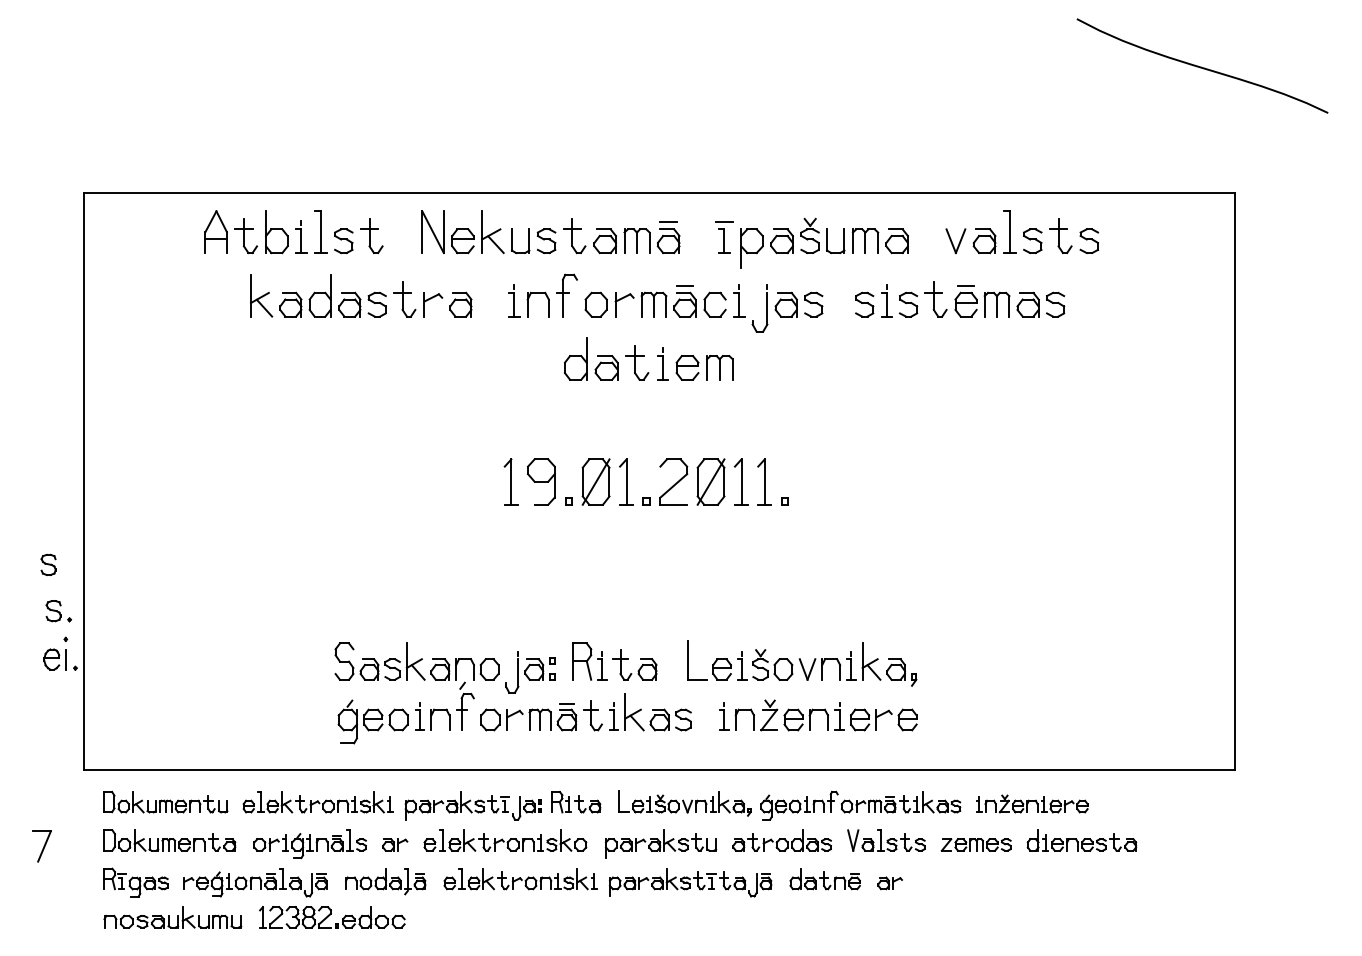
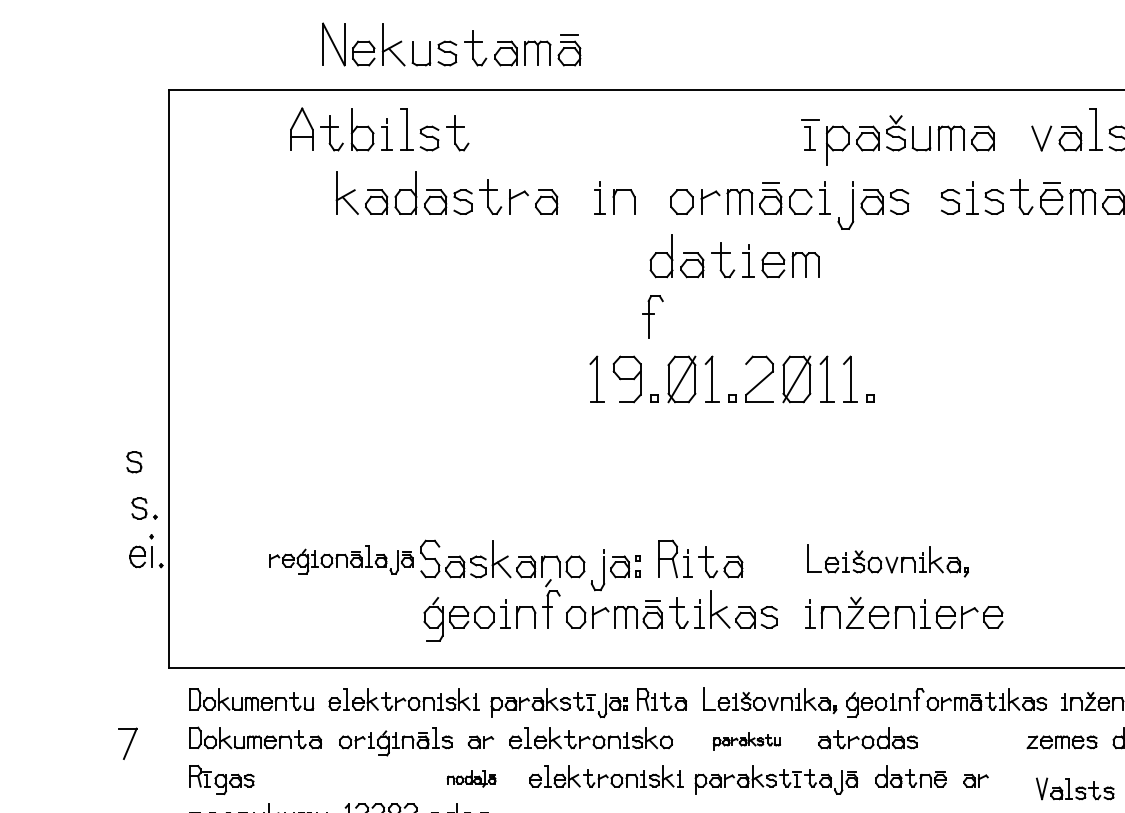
part: (550, 232) -> (451, 44), moved
part: (566, 295) -> (652, 316), moved
part: (802, 663) -> (888, 560), size x0.7
part: (886, 840) -> (1075, 788), moved
part: (661, 843) -> (747, 740), size x0.6
part: (385, 881) -> (471, 778), size x0.6
part: (255, 882) -> (341, 559), moved

